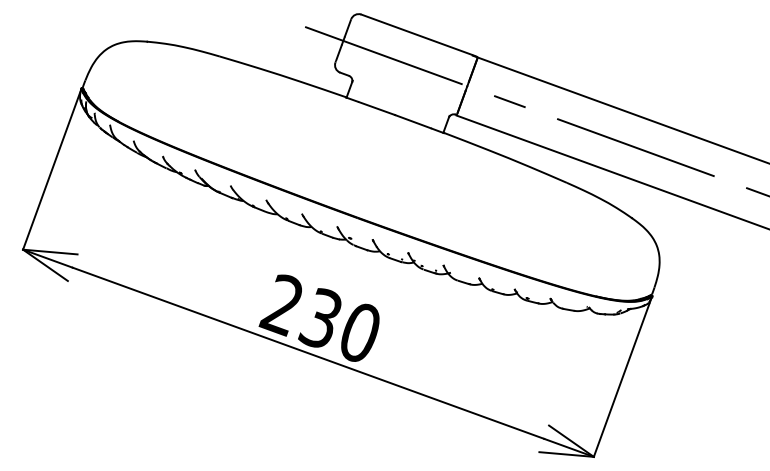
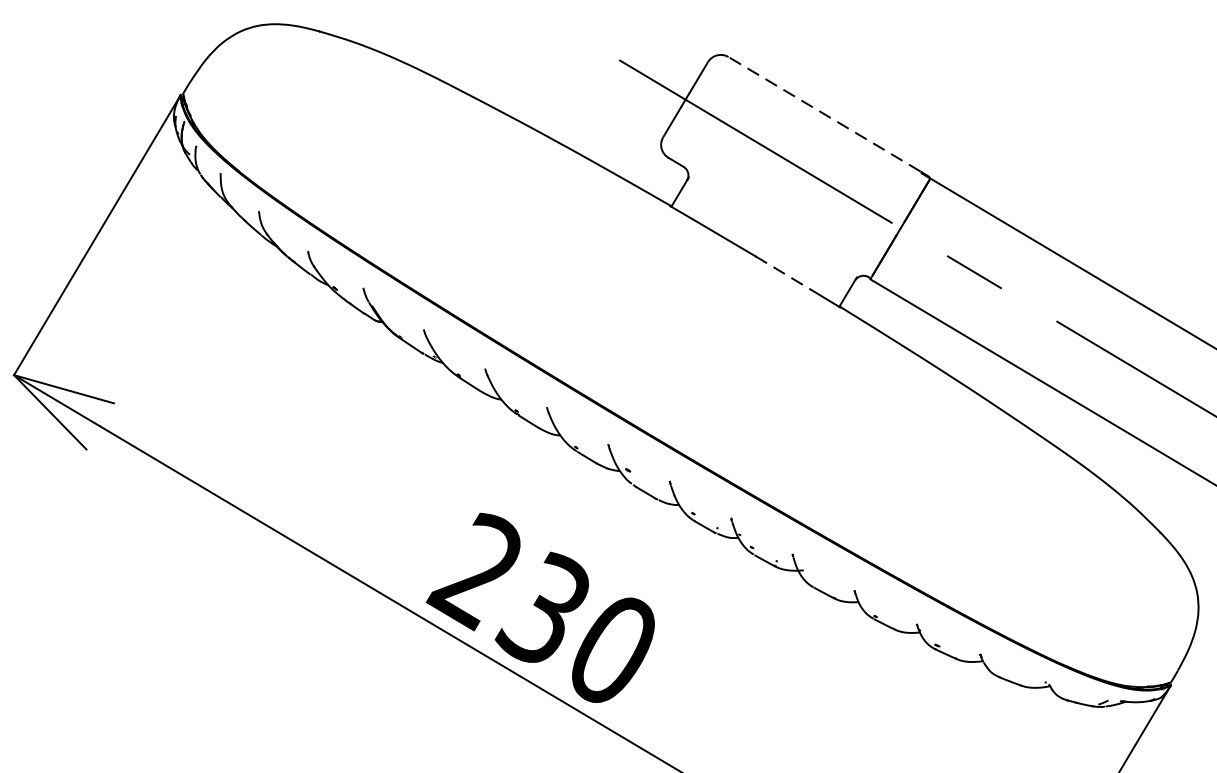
line: (416, 34) -> (824, 113), solid -> dashed
line: (413, 121) -> (787, 274), solid -> dashed

